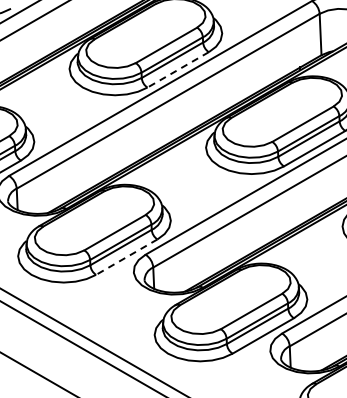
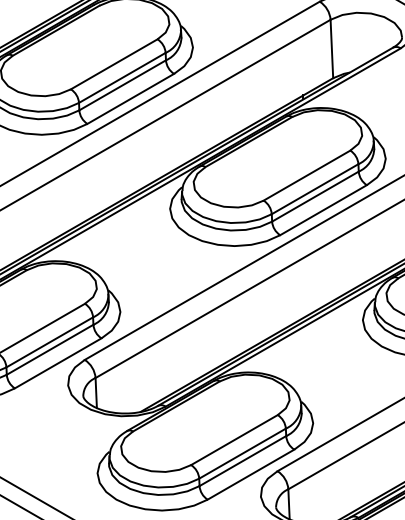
line: (177, 70) -> (129, 99), dashed -> solid
line: (126, 257) -> (57, 363), dashed -> solid

